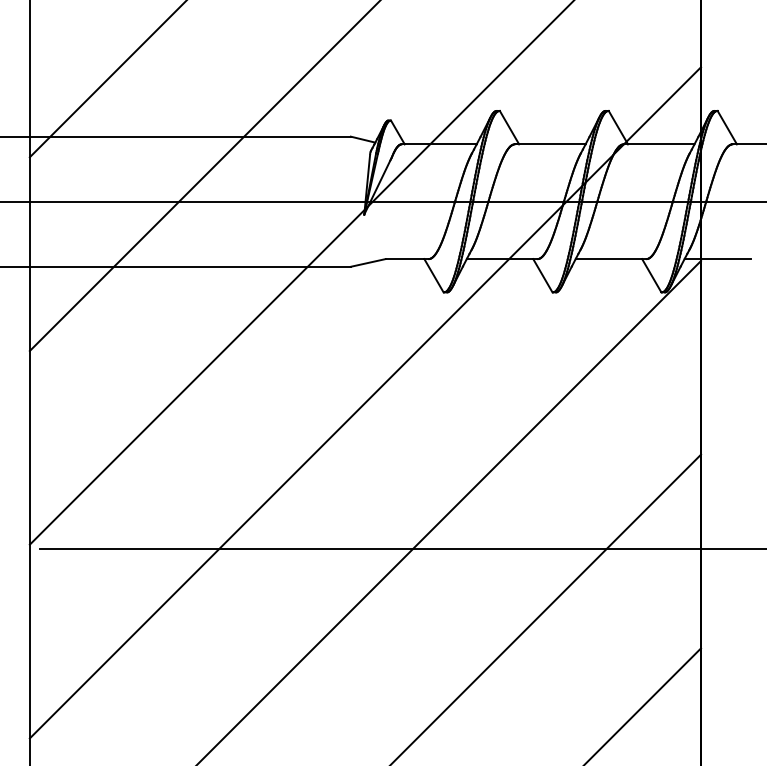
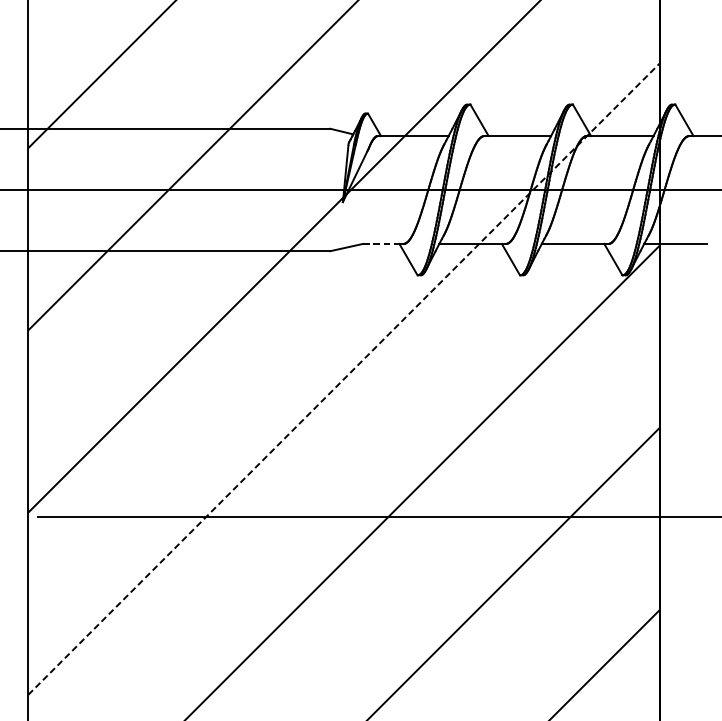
line: (405, 259) -> (381, 244), solid -> dashed
line: (365, 402) -> (344, 378), solid -> dashed

